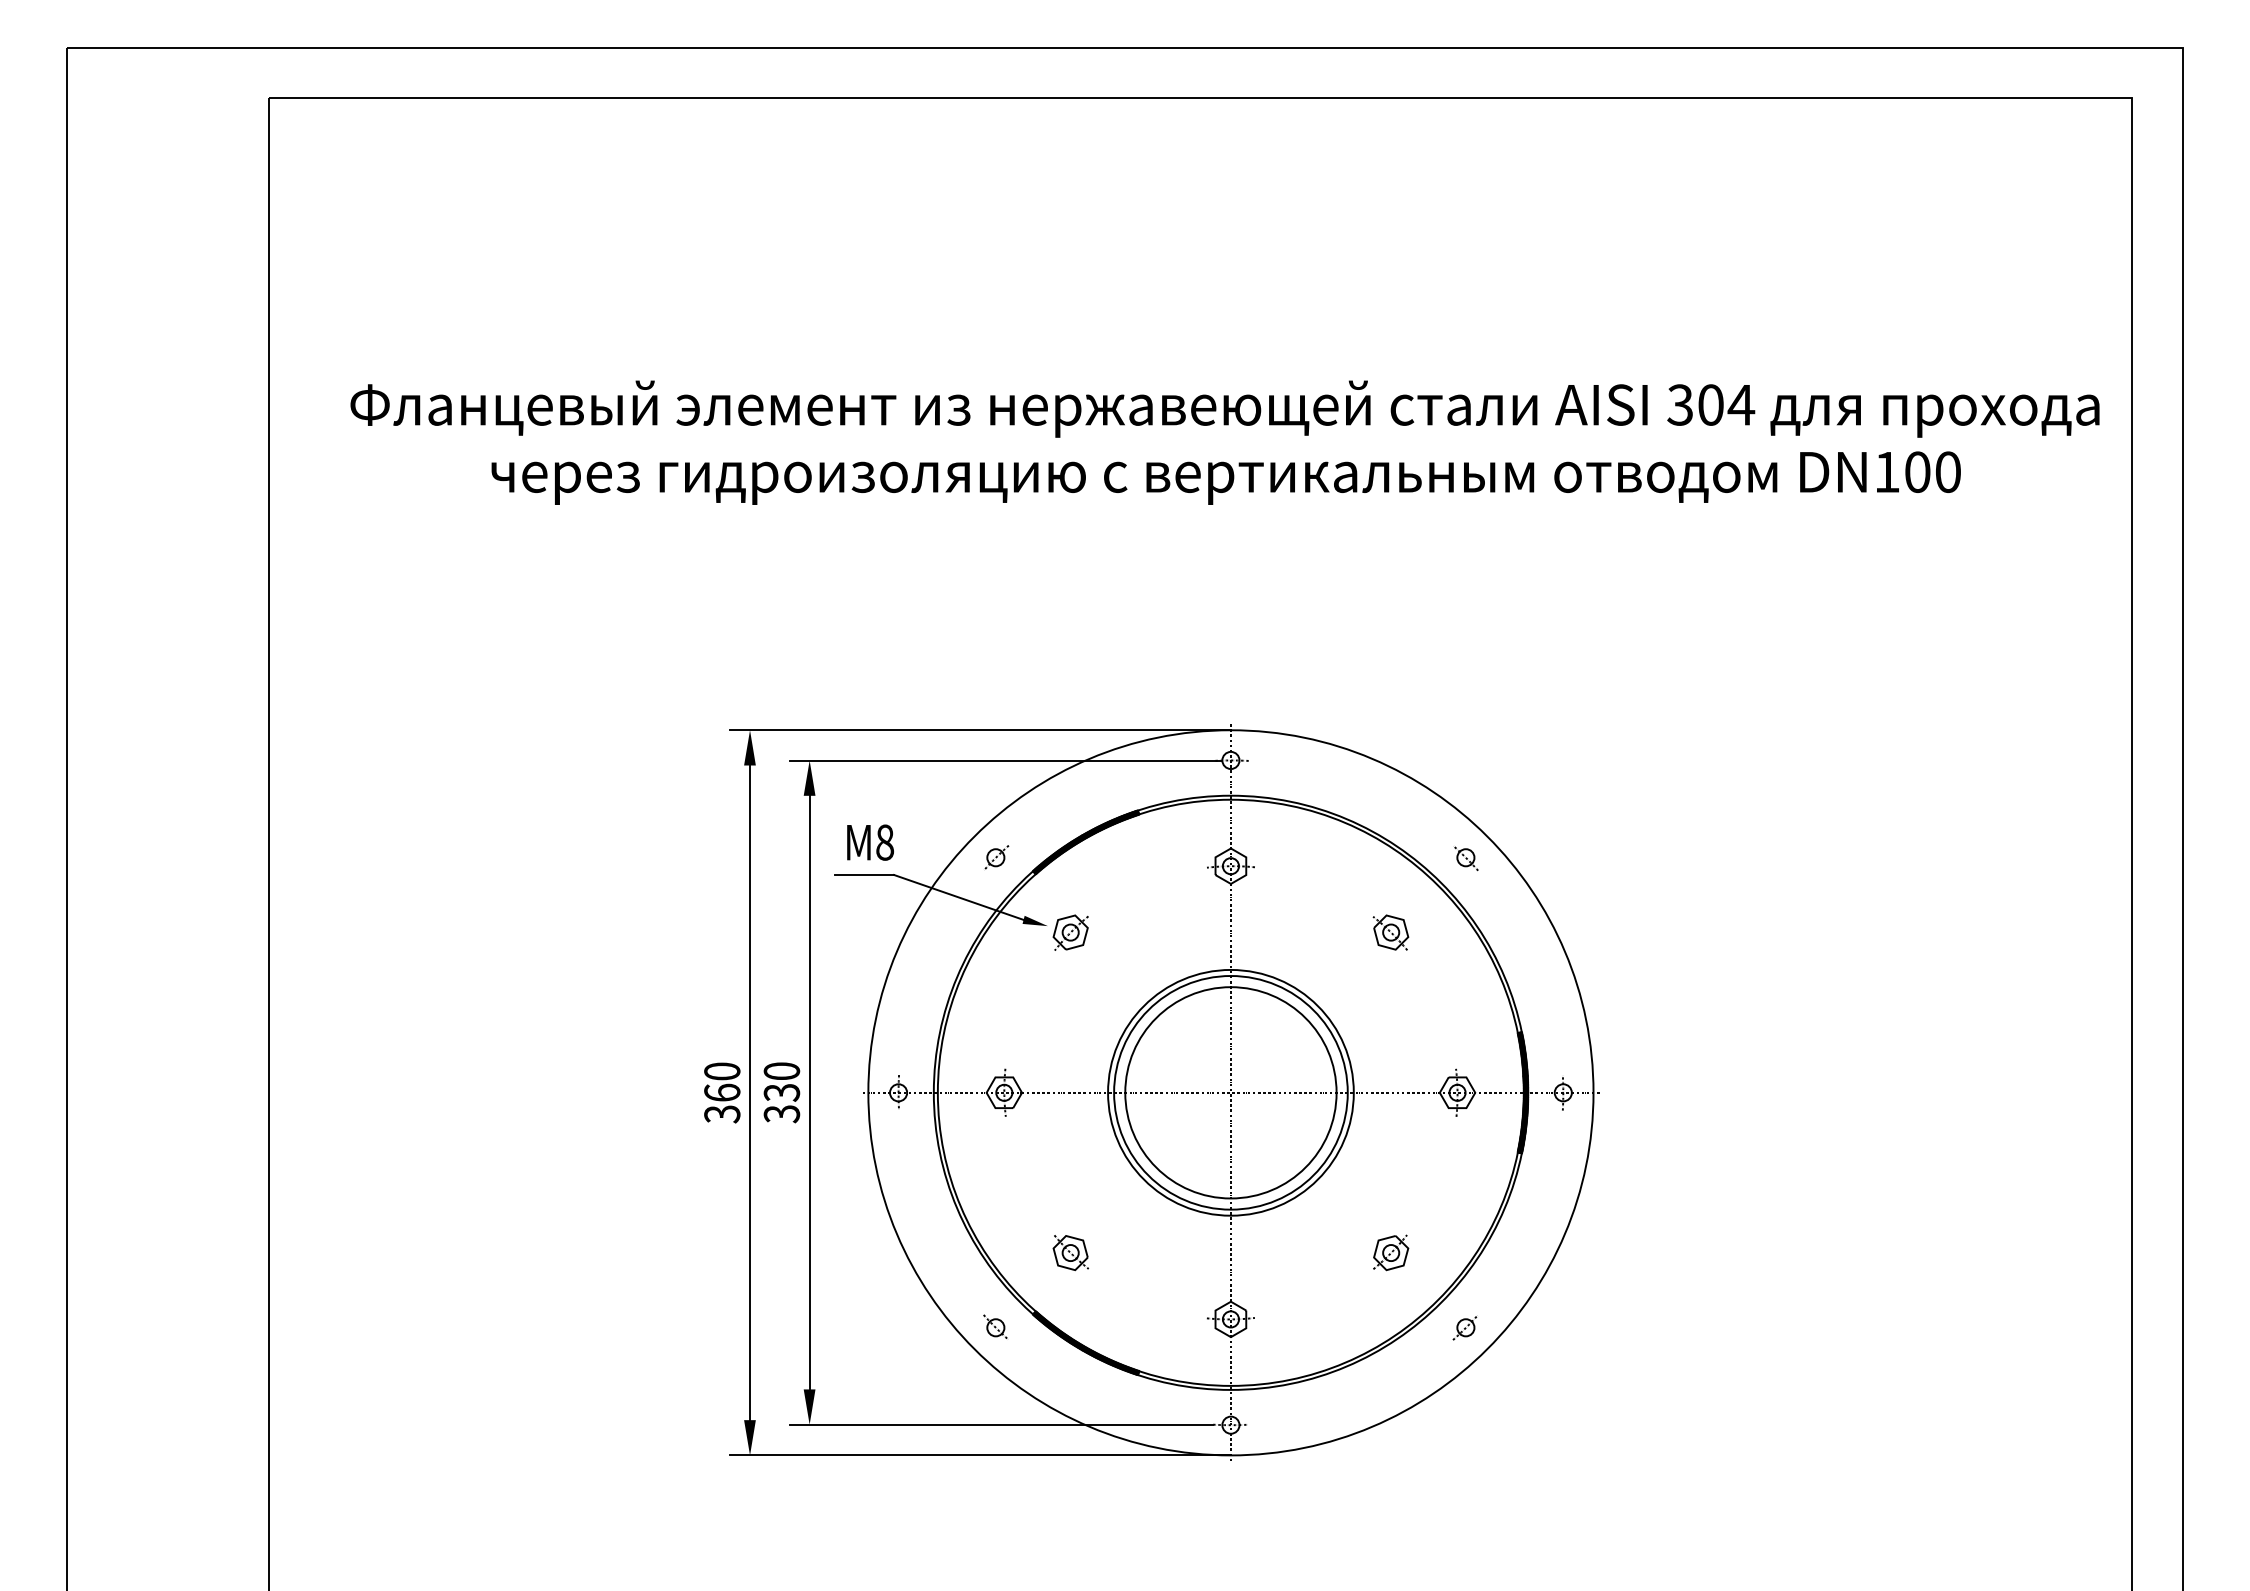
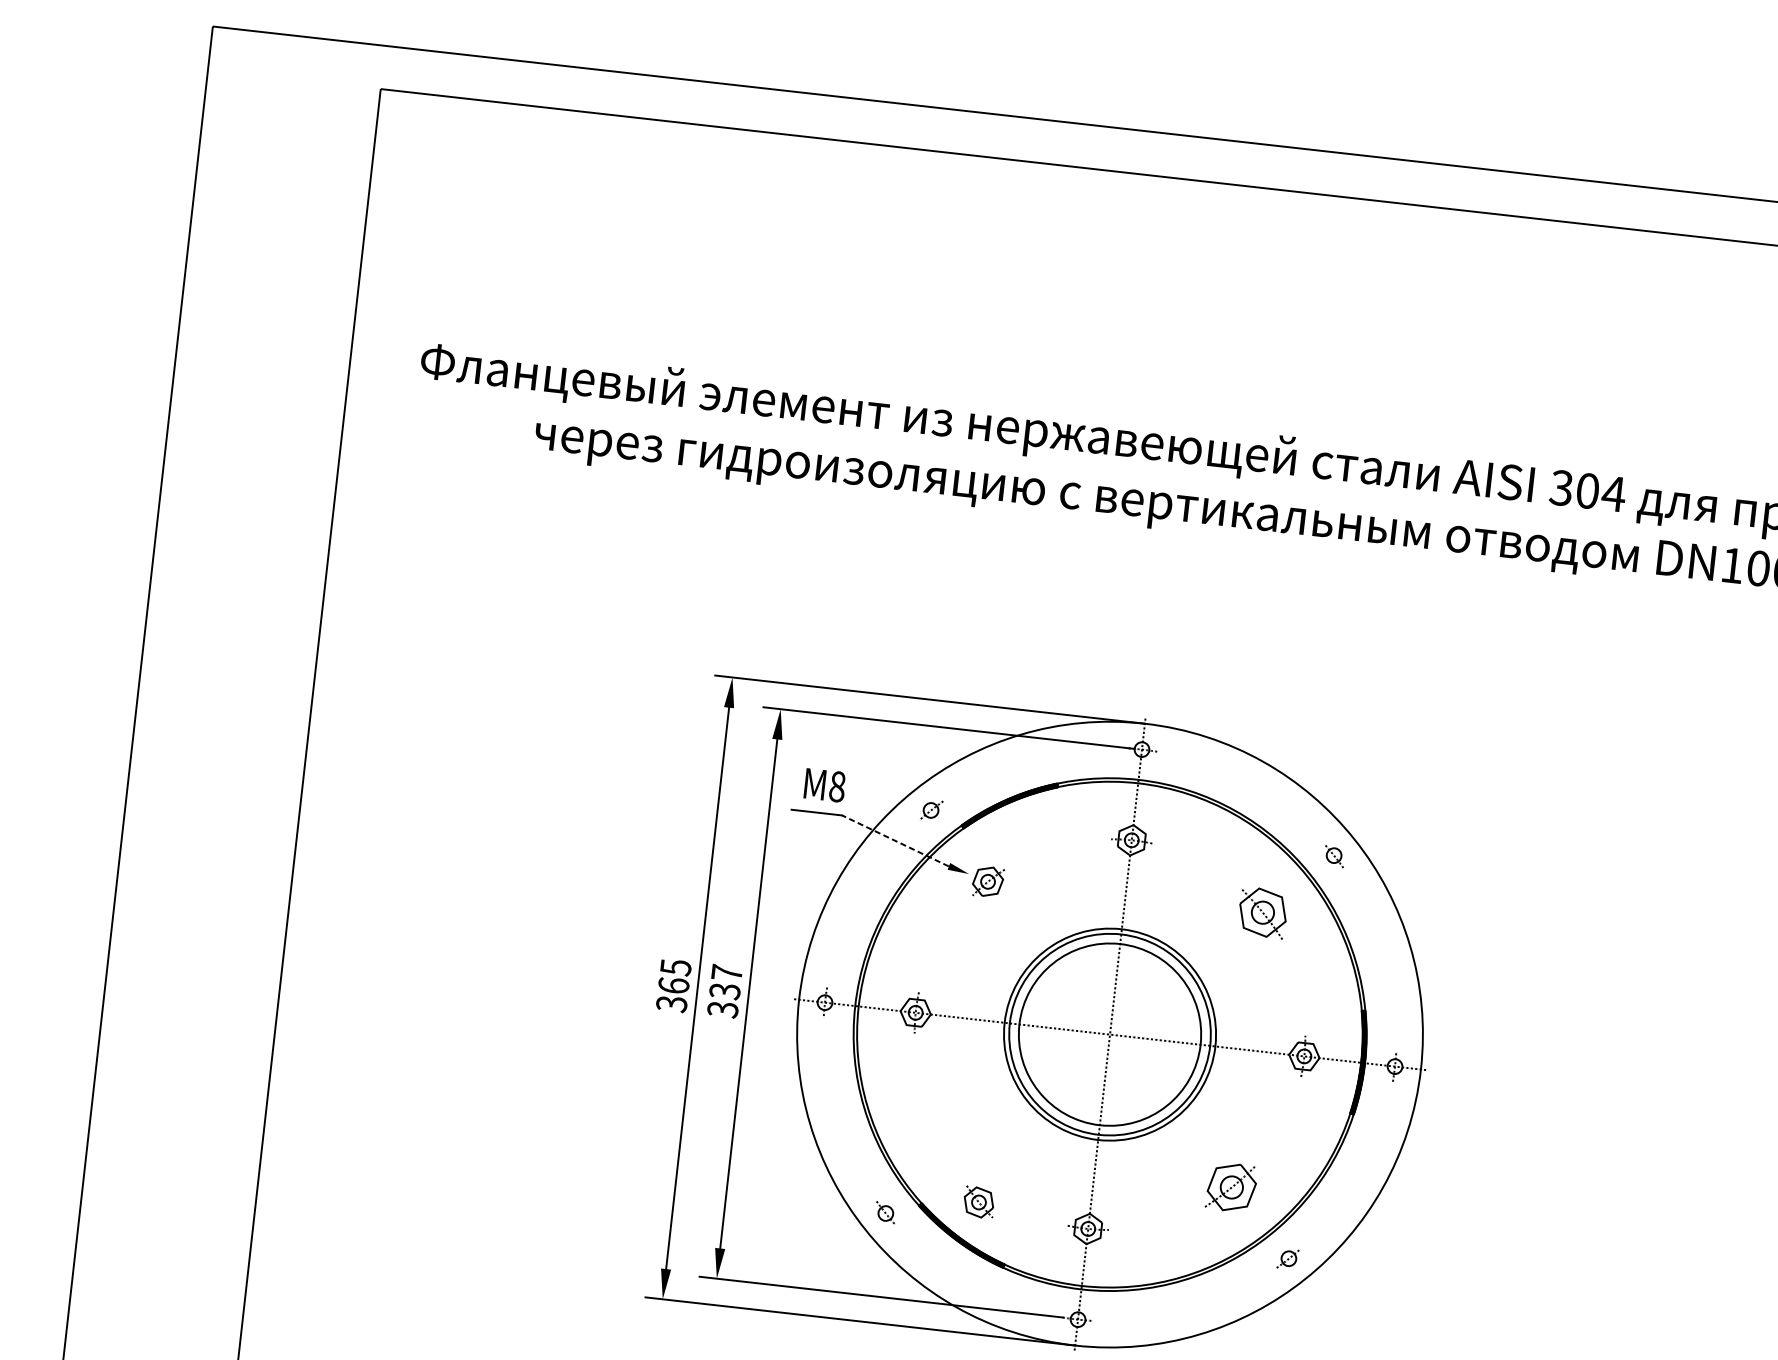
line: (958, 897) -> (895, 840), solid -> dashed
part: (1390, 932) -> (1262, 912), size x1.6
text: (781, 1070) -> (726, 972), 330 -> 337
text: (722, 1071) -> (676, 967), 360 -> 365
part: (1391, 1252) -> (1232, 1187), size x1.6
part: (1070, 1253) -> (978, 1202), moved

